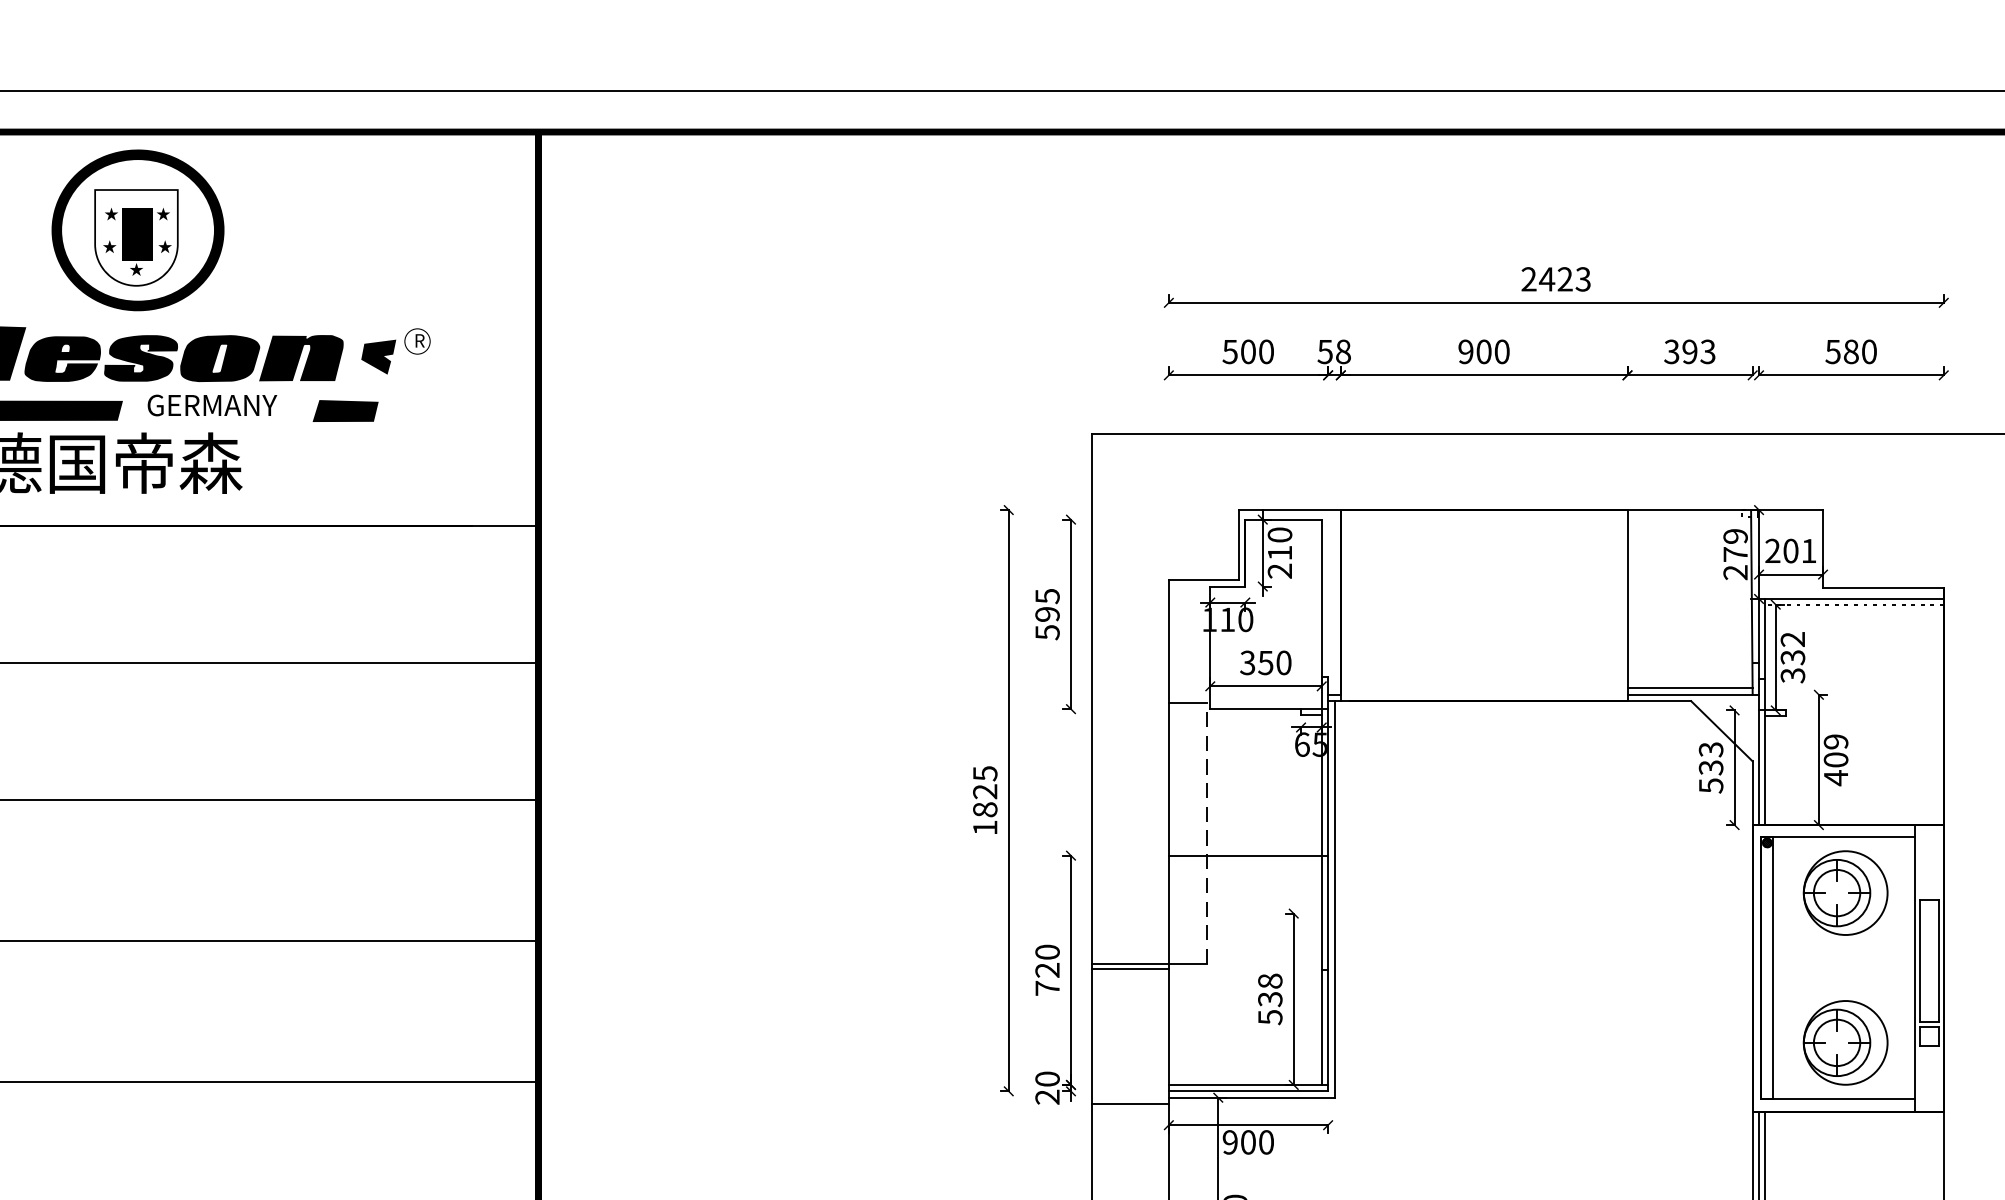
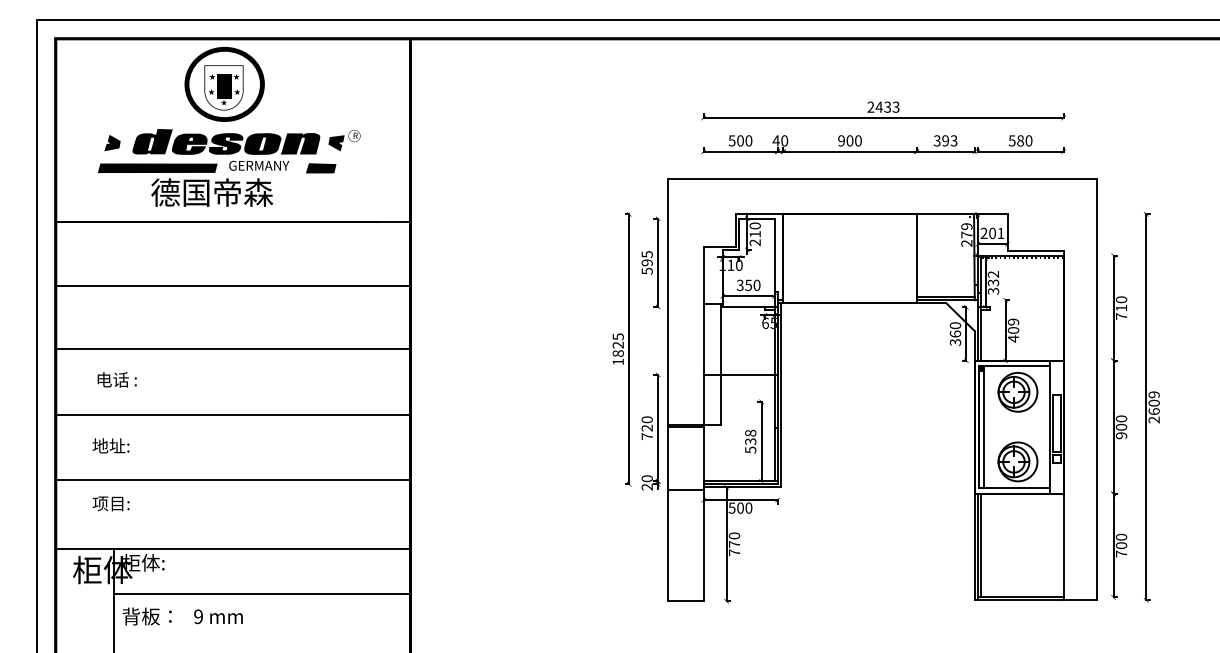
text: (1564, 279) -> (887, 107), 2423 -> 2433
text: (1334, 351) -> (780, 140), 58 -> 40
text: (1711, 766) -> (955, 333), 533 -> 360
line: (1207, 833) -> (721, 364), dashed -> solid
text: (1228, 1141) -> (731, 507), 900 -> 500

